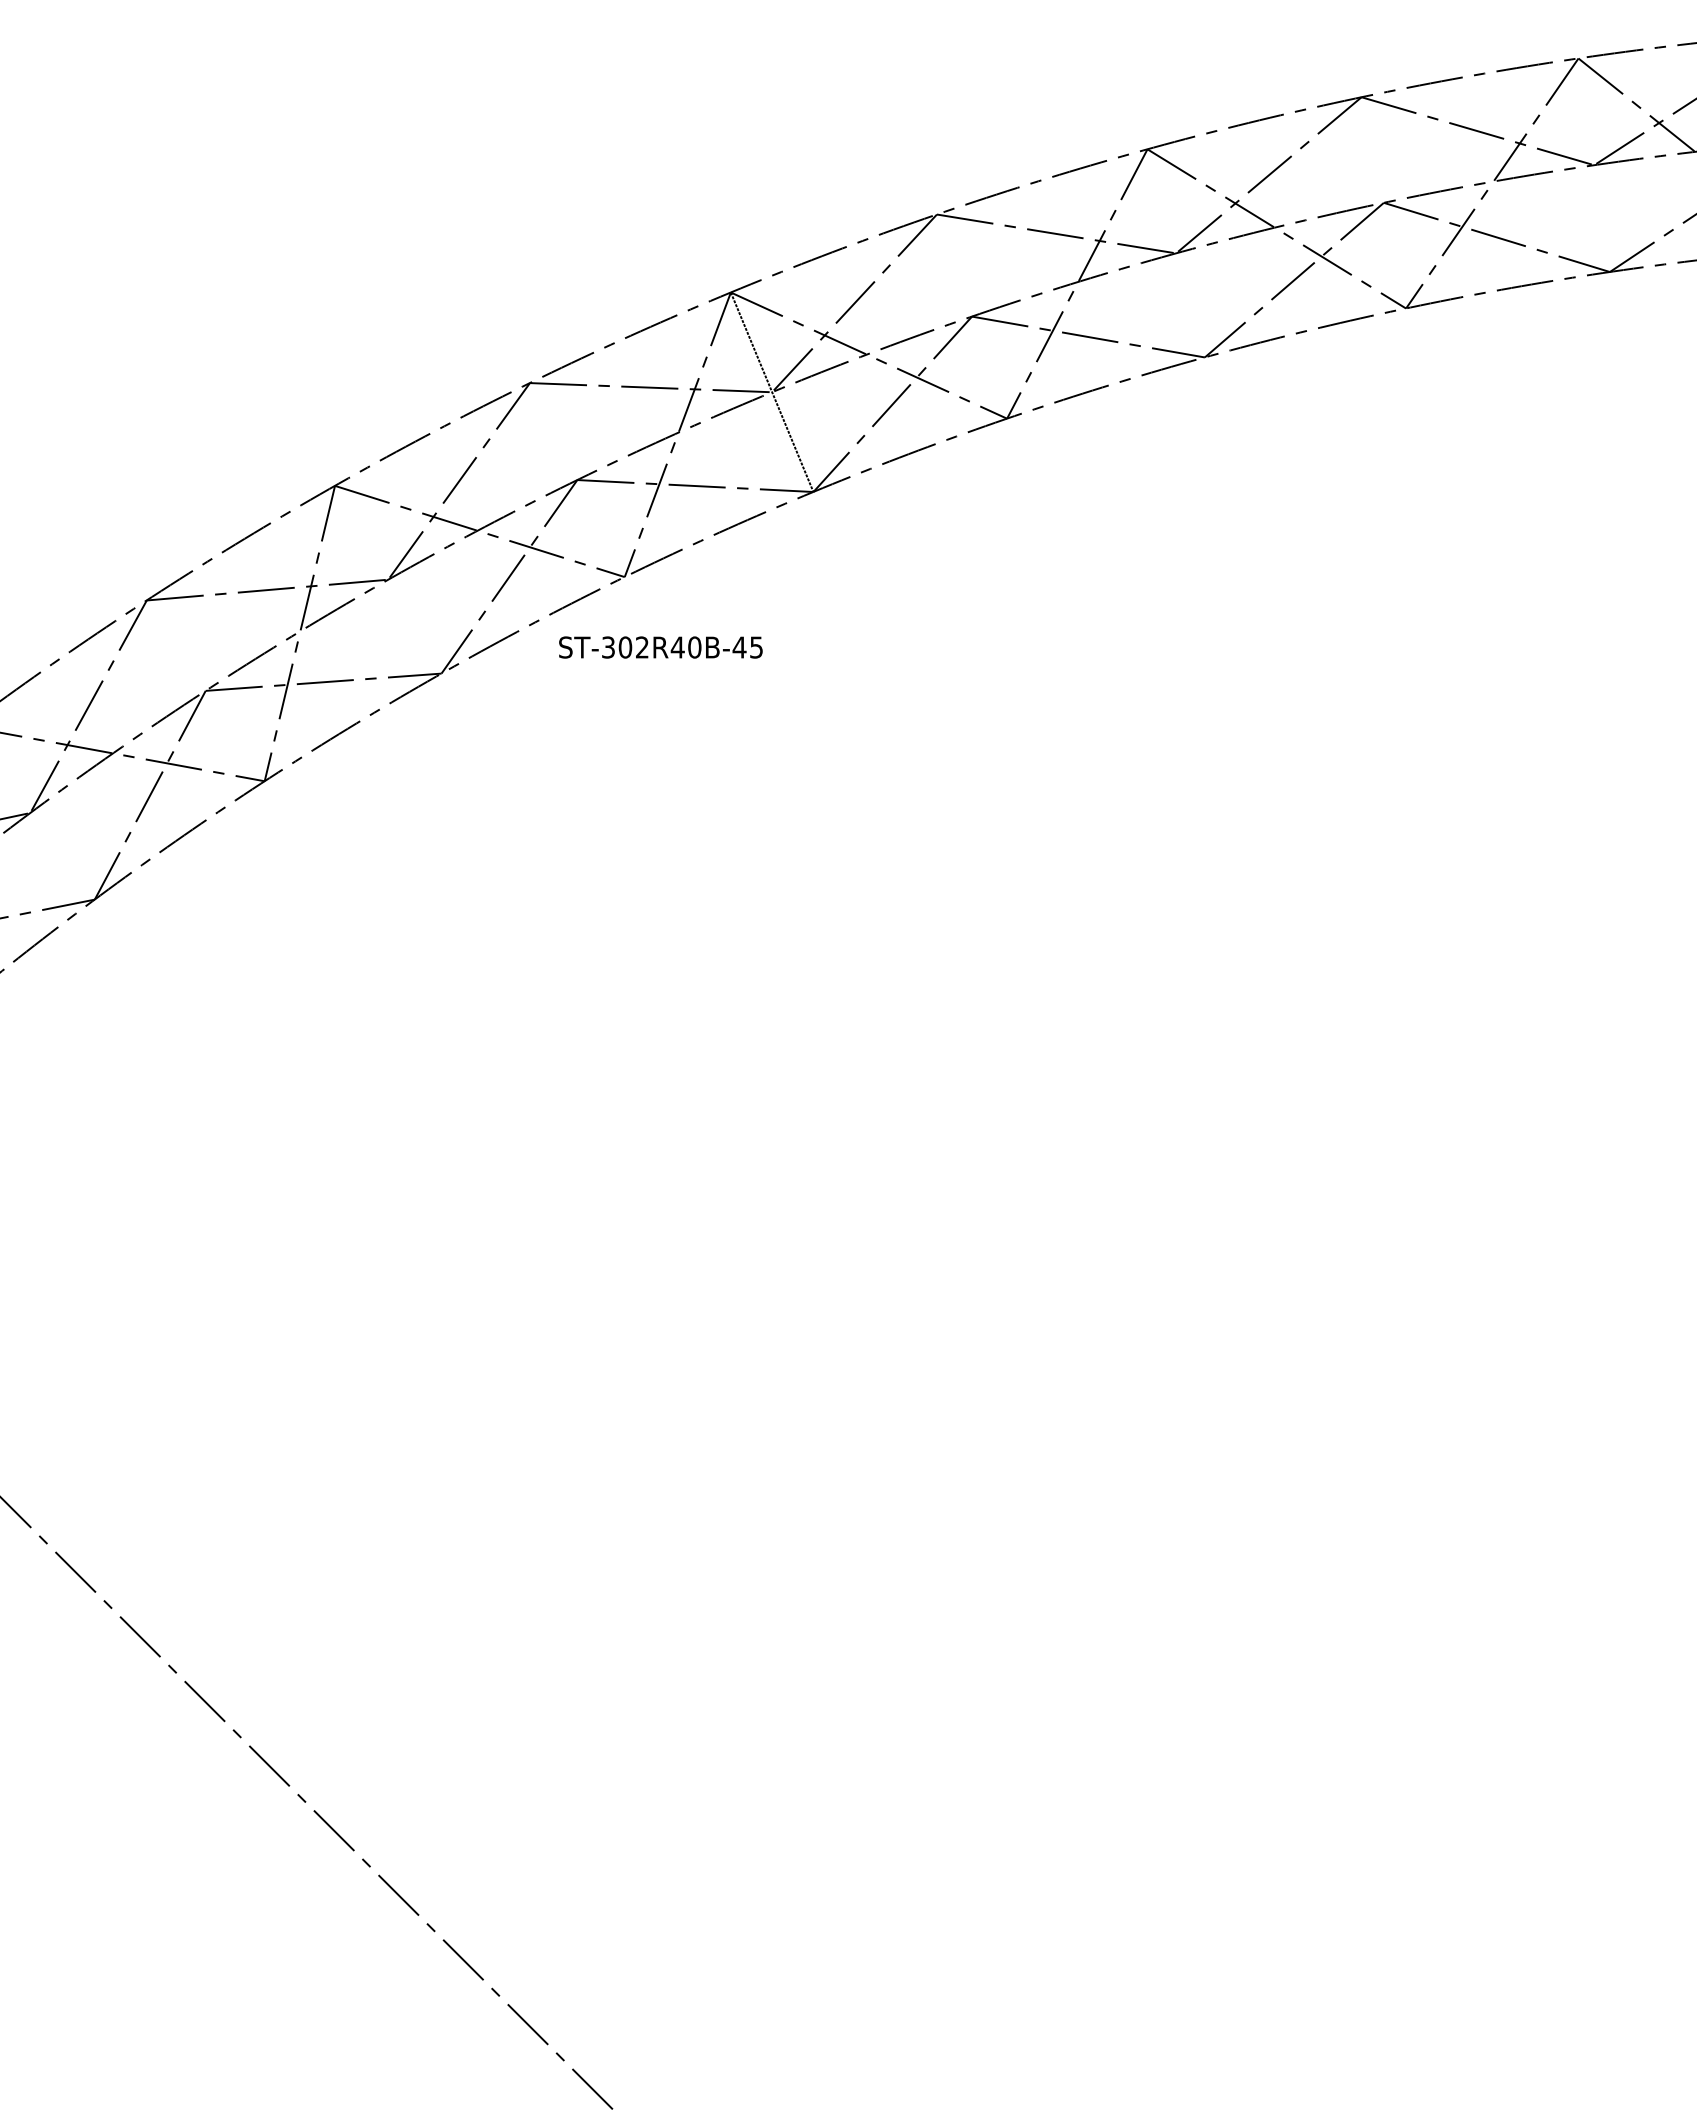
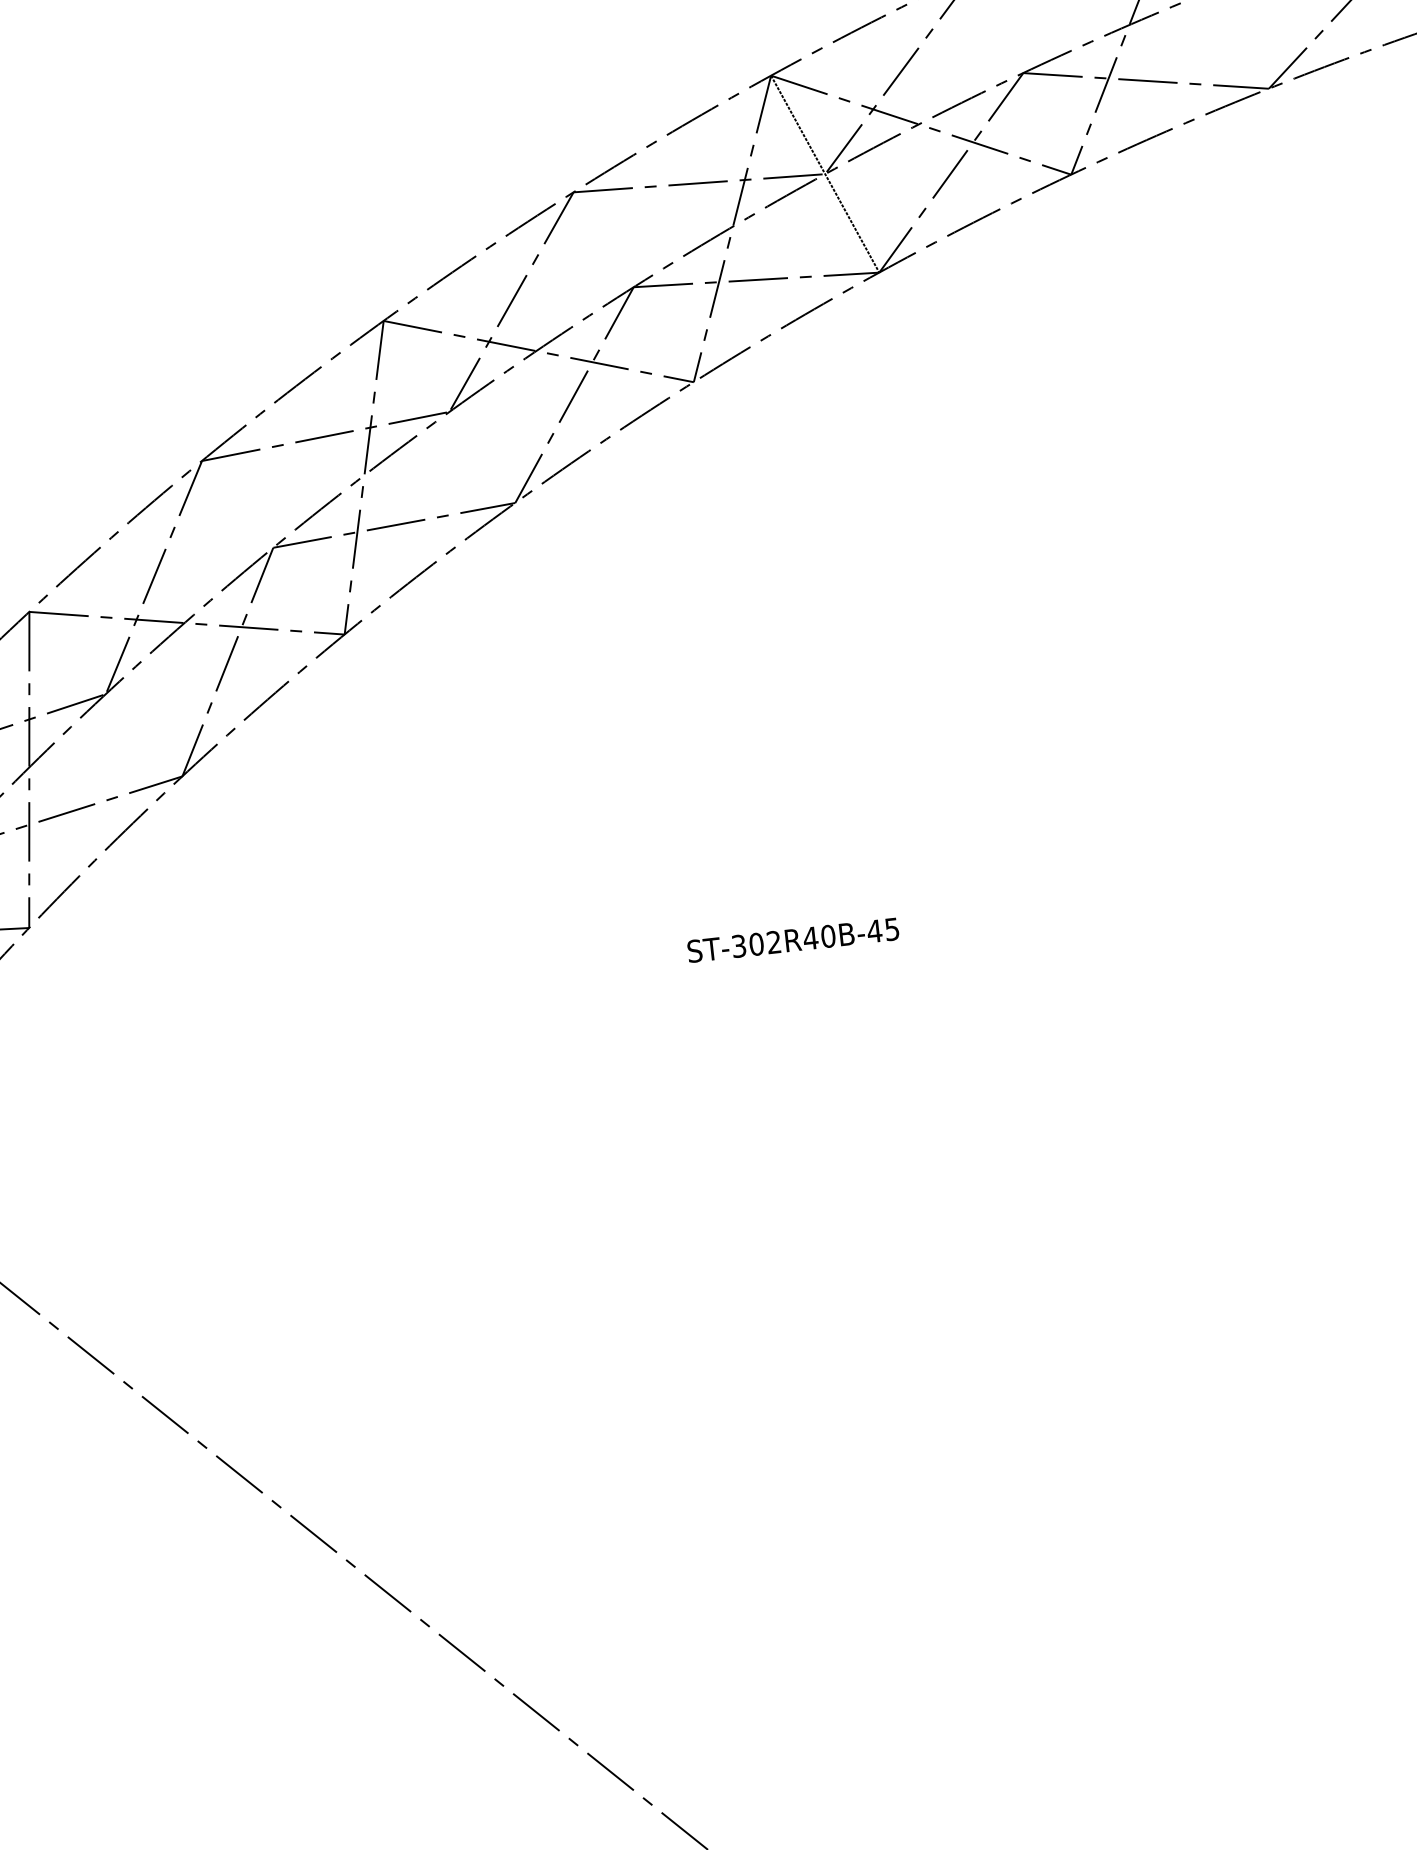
text: (660, 647) -> (792, 940), moved

